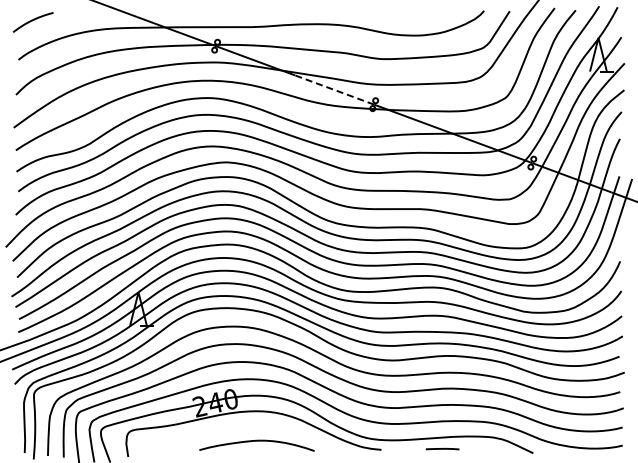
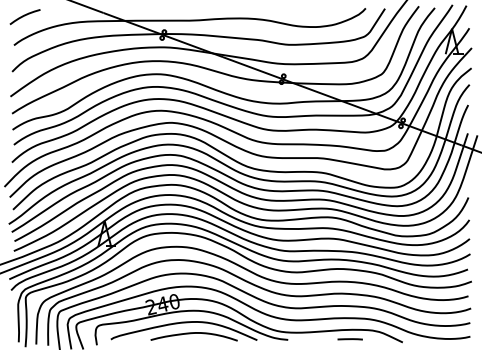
line: (334, 89) -> (252, 67), dashed -> solid
curve: (239, 428) -> (180, 323), added
line: (442, 448) -> (350, 338), moved

